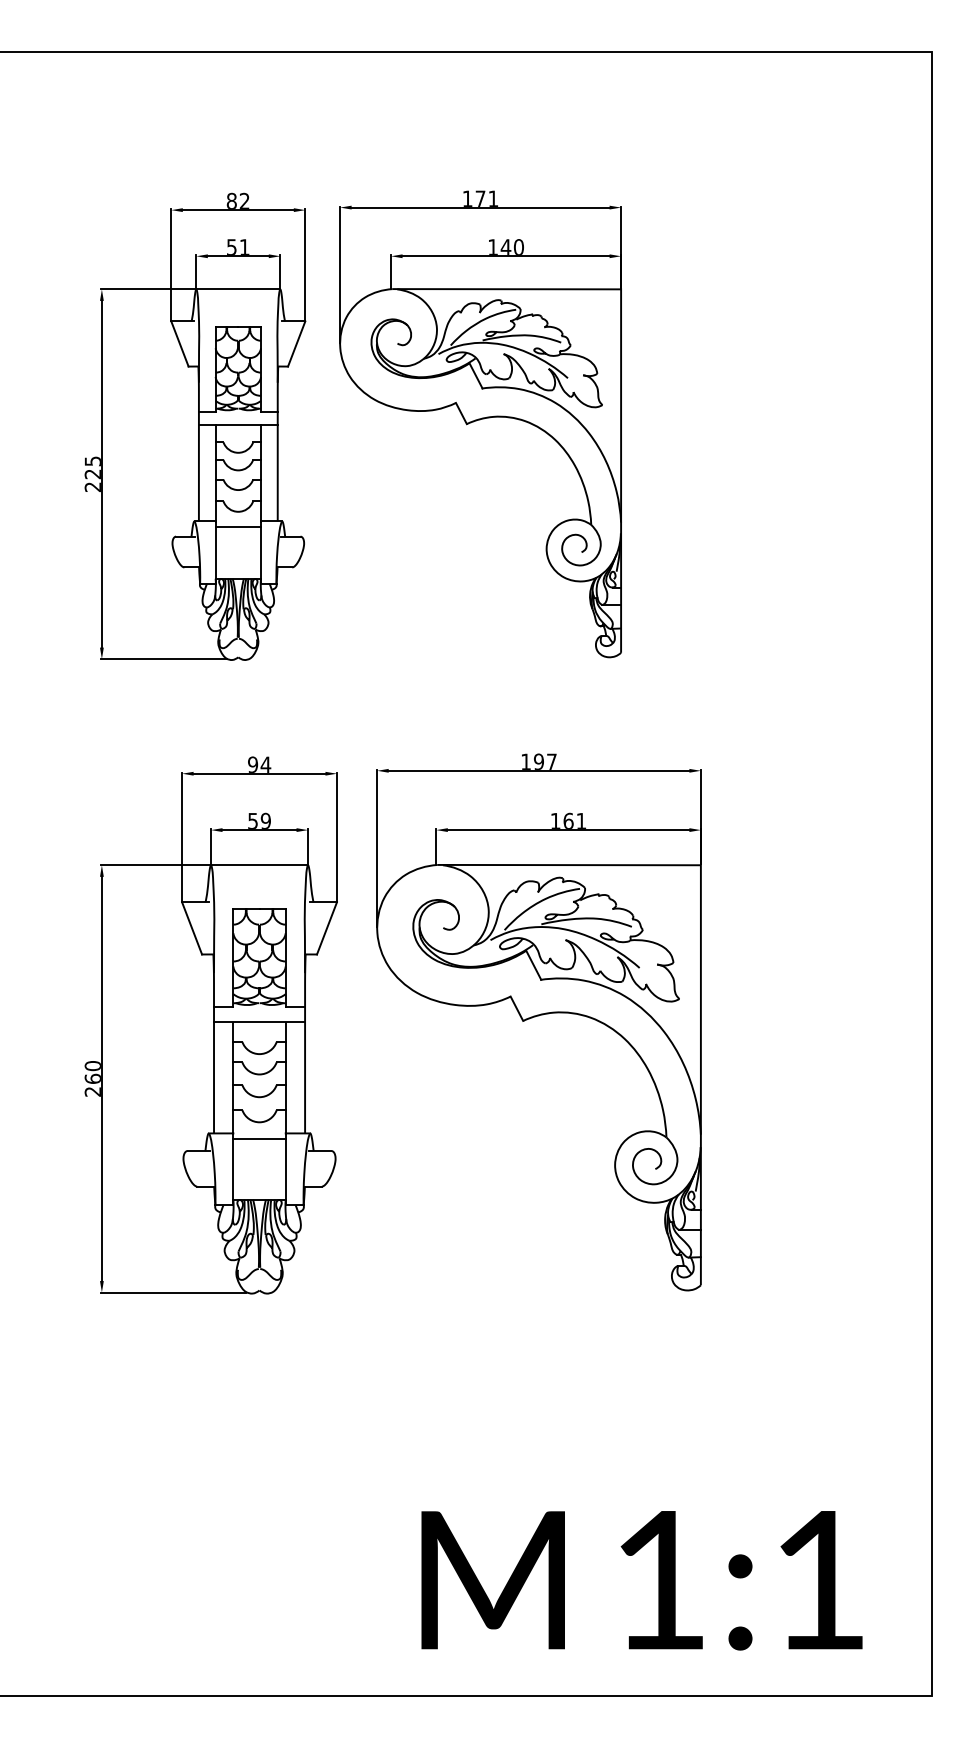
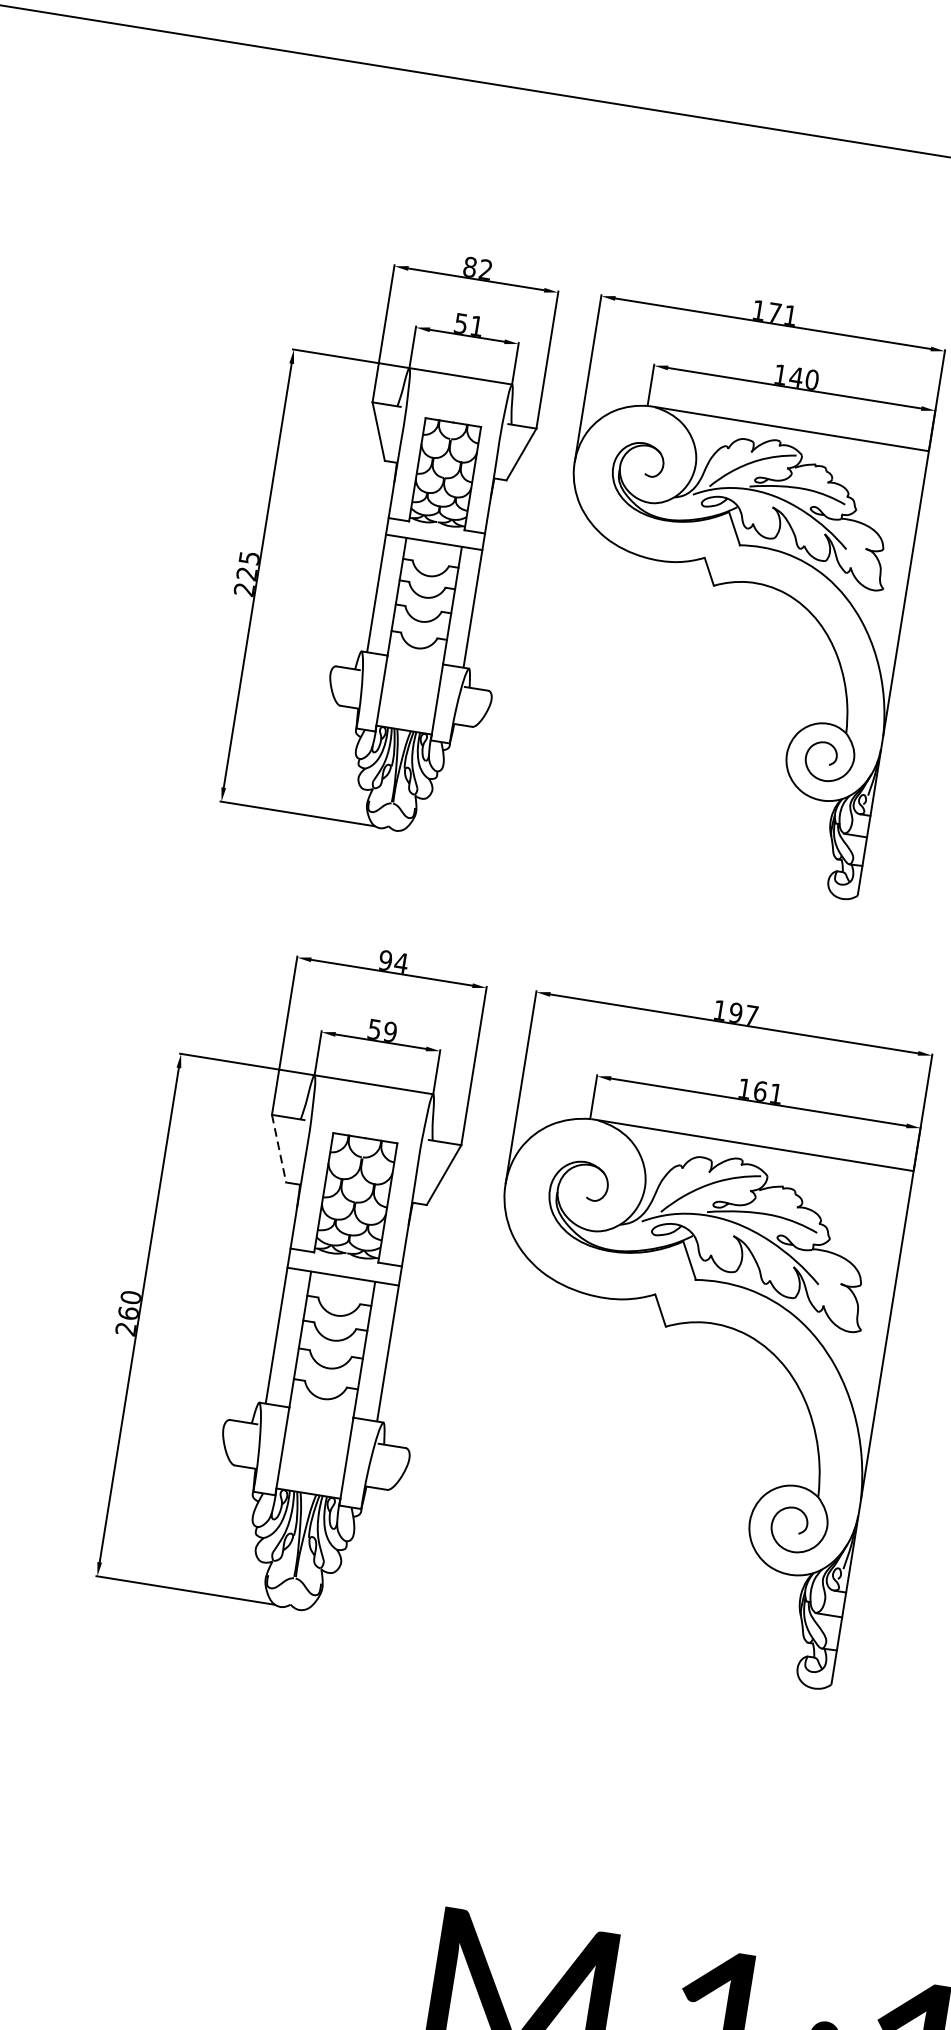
line: (237, 526) -> (413, 666), removed
line: (192, 928) -> (279, 1148), solid -> dashed
line: (259, 1139) -> (320, 1420), removed

